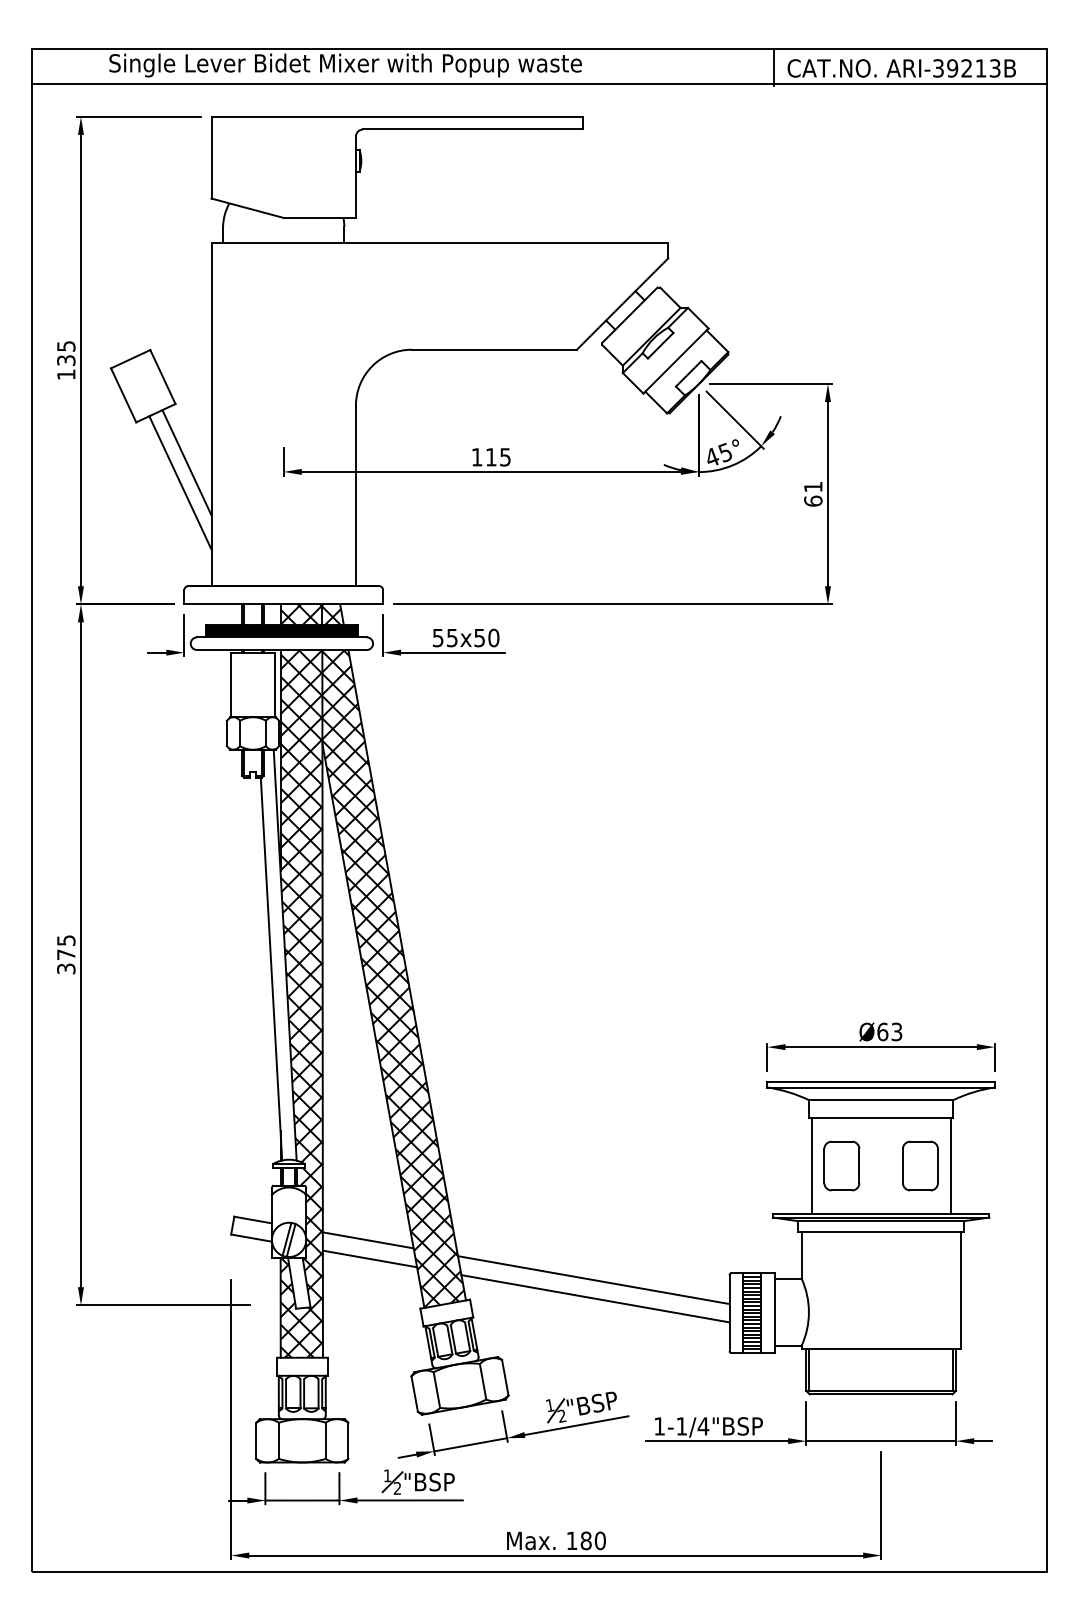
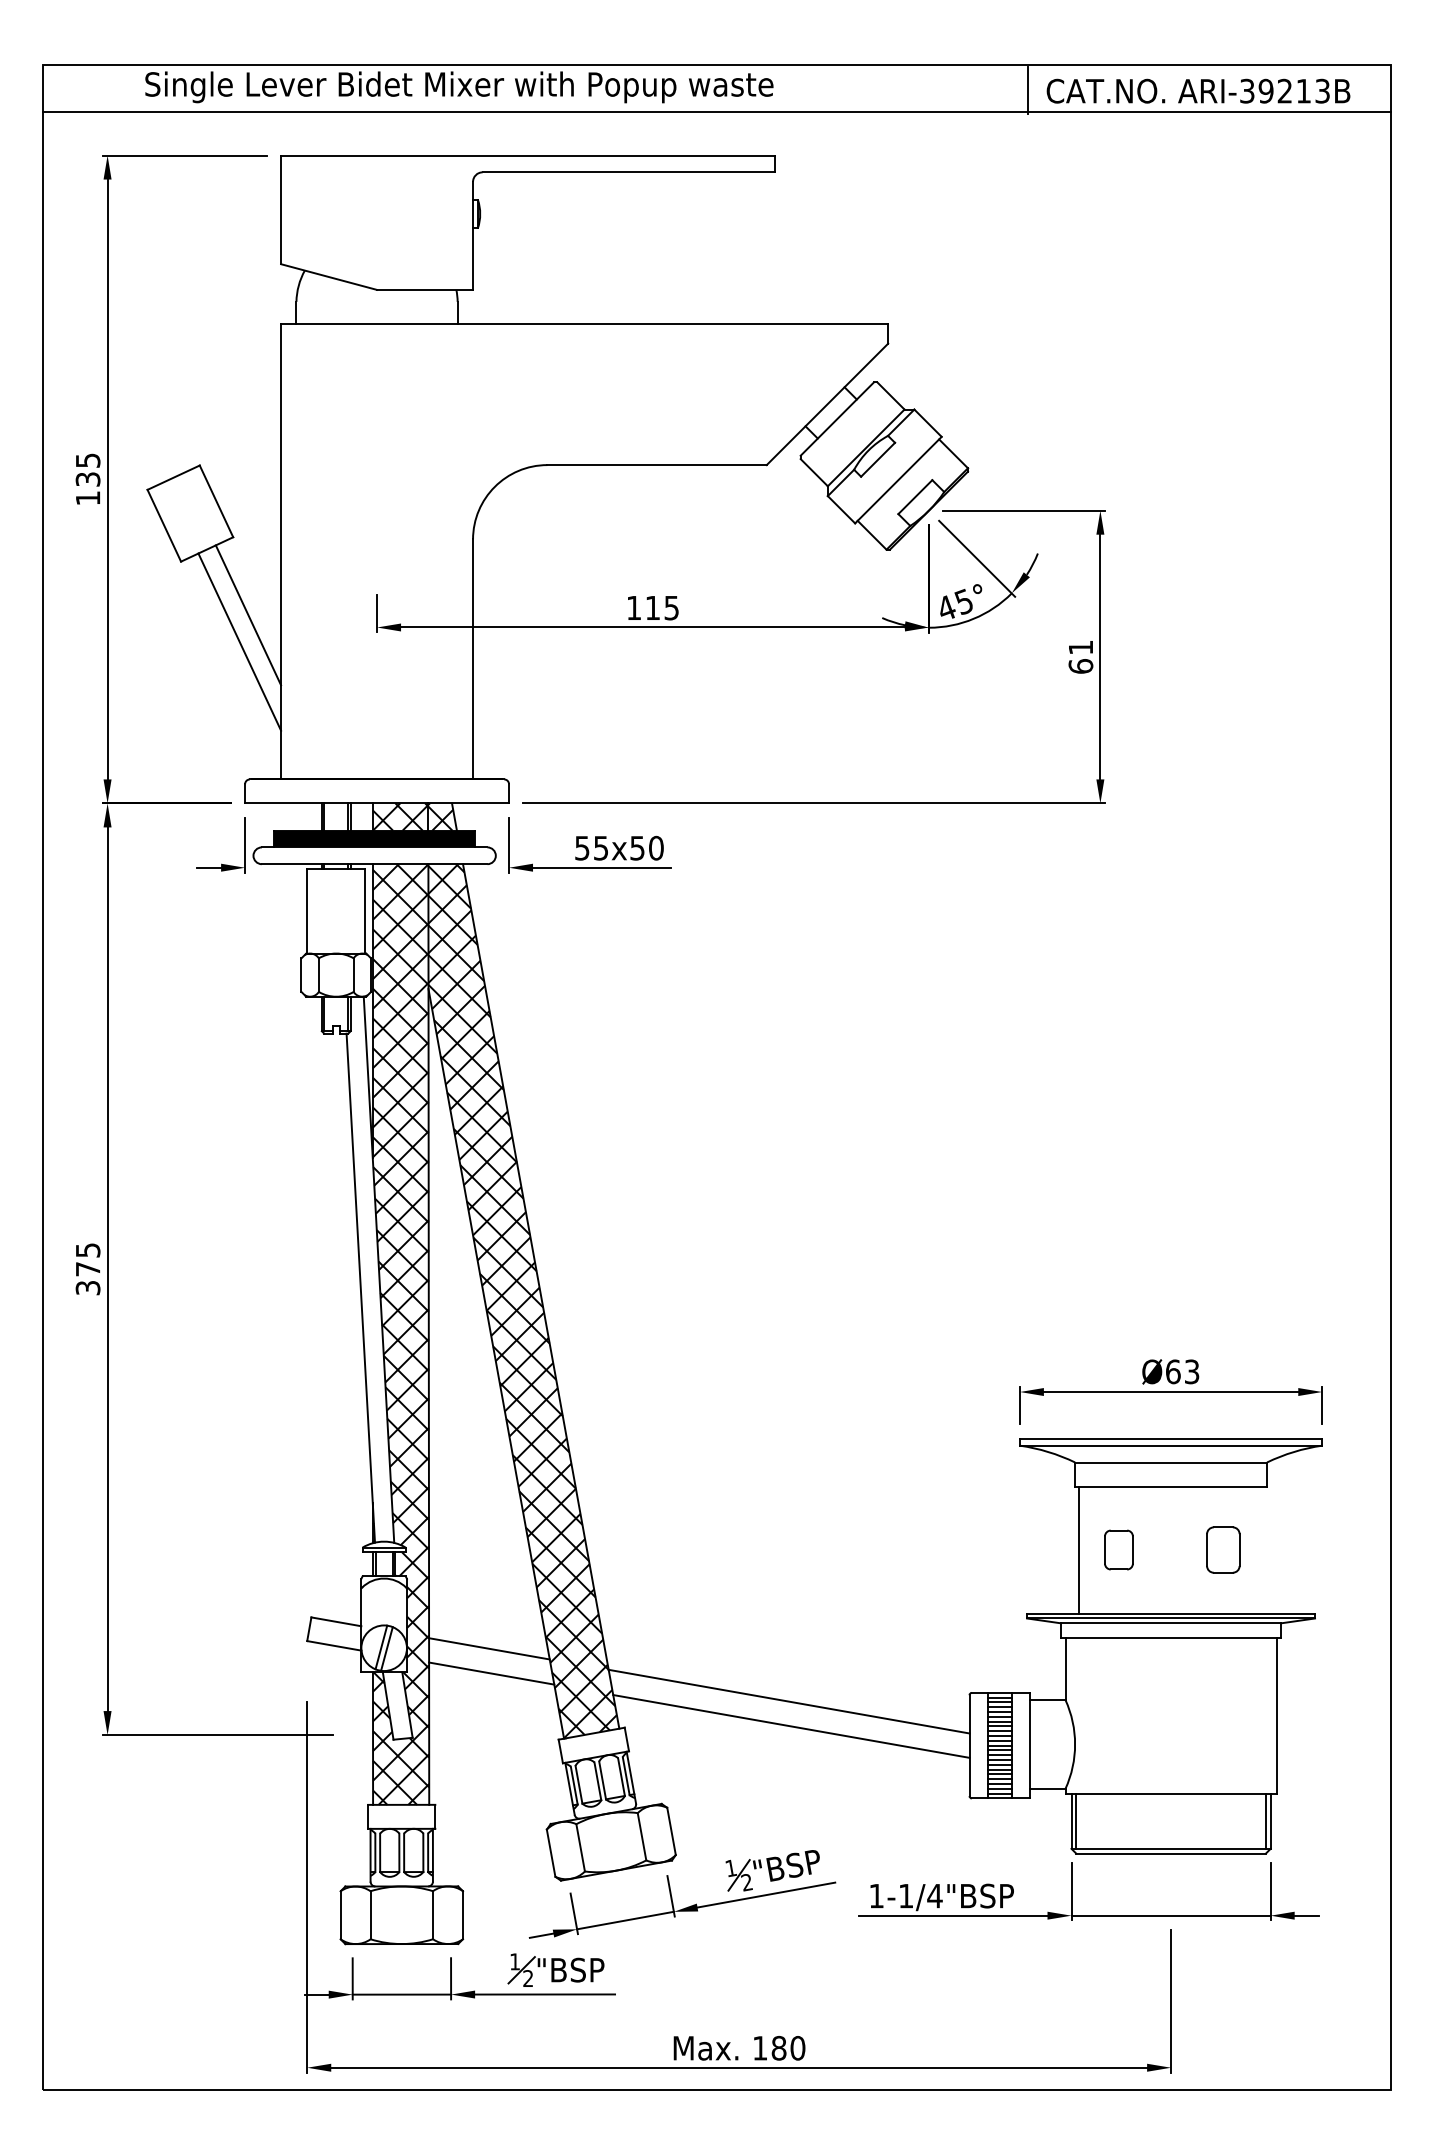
part: (841, 1165) -> (1118, 1549), size x0.6
part: (920, 1165) -> (1223, 1549), size x0.7
line: (950, 1165) -> (1263, 1549), removed

